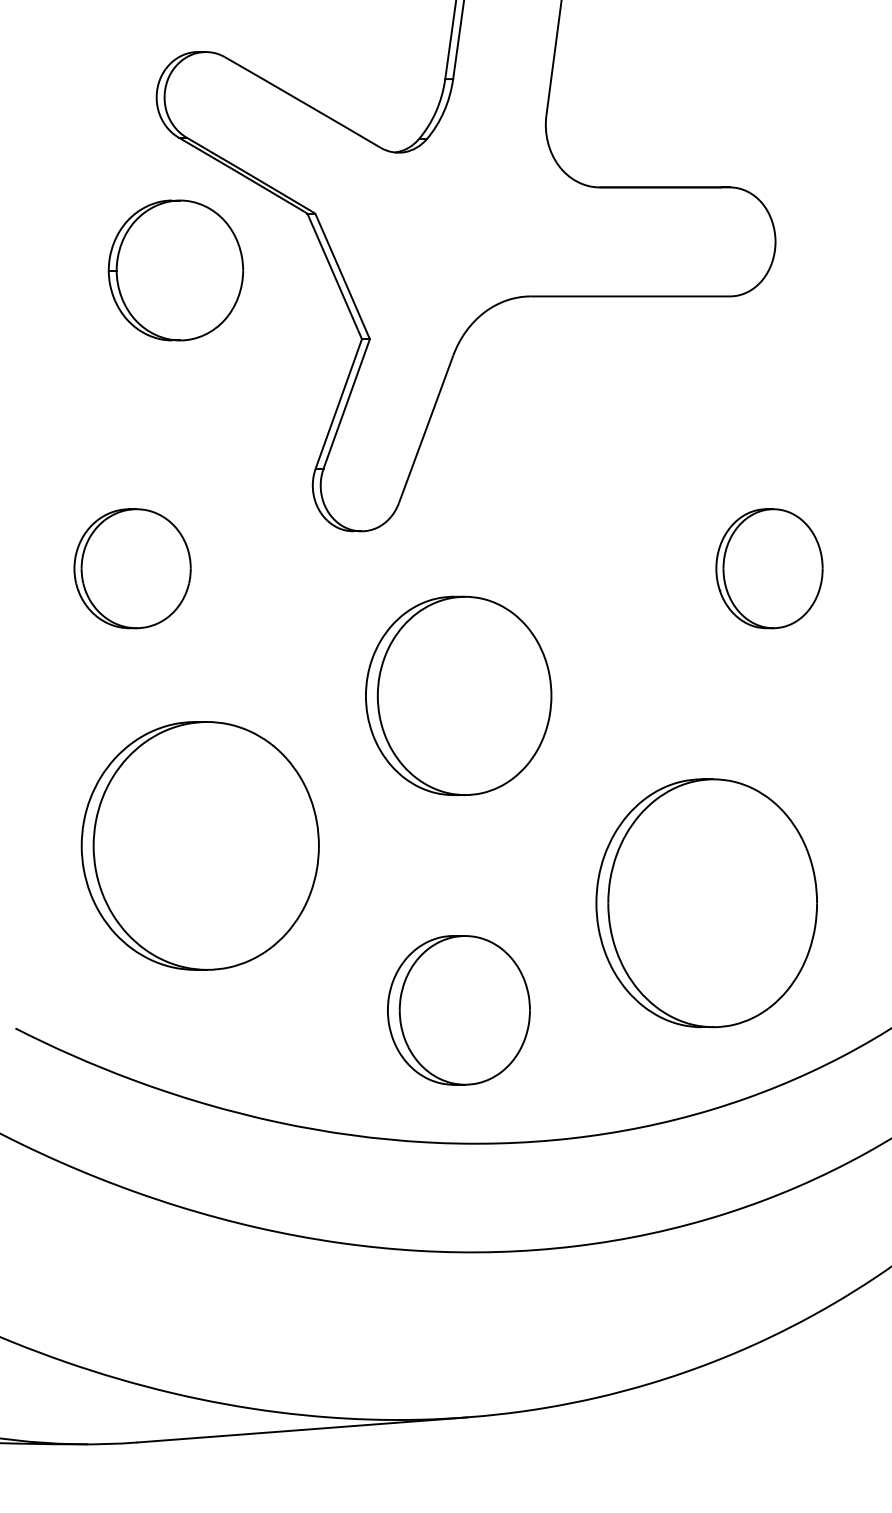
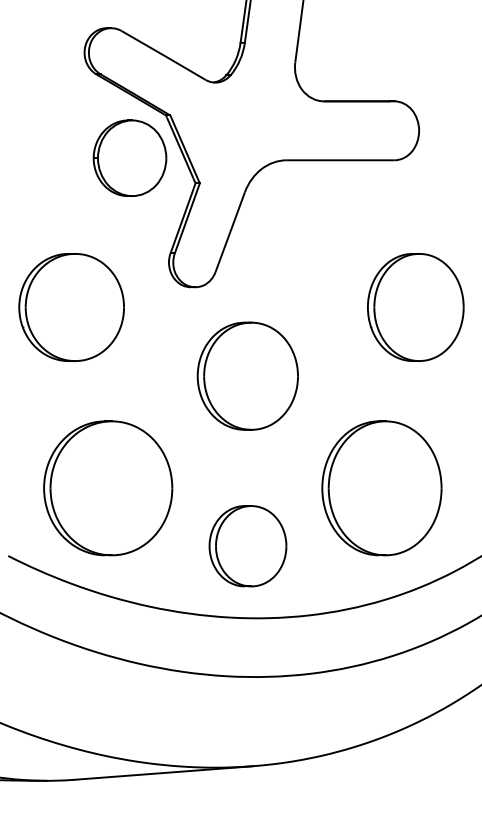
part: (174, 269) -> (129, 157), moved
part: (132, 568) -> (71, 307), size x1.67
part: (768, 568) -> (415, 307), size x1.67
part: (200, 846) -> (108, 488), moved

